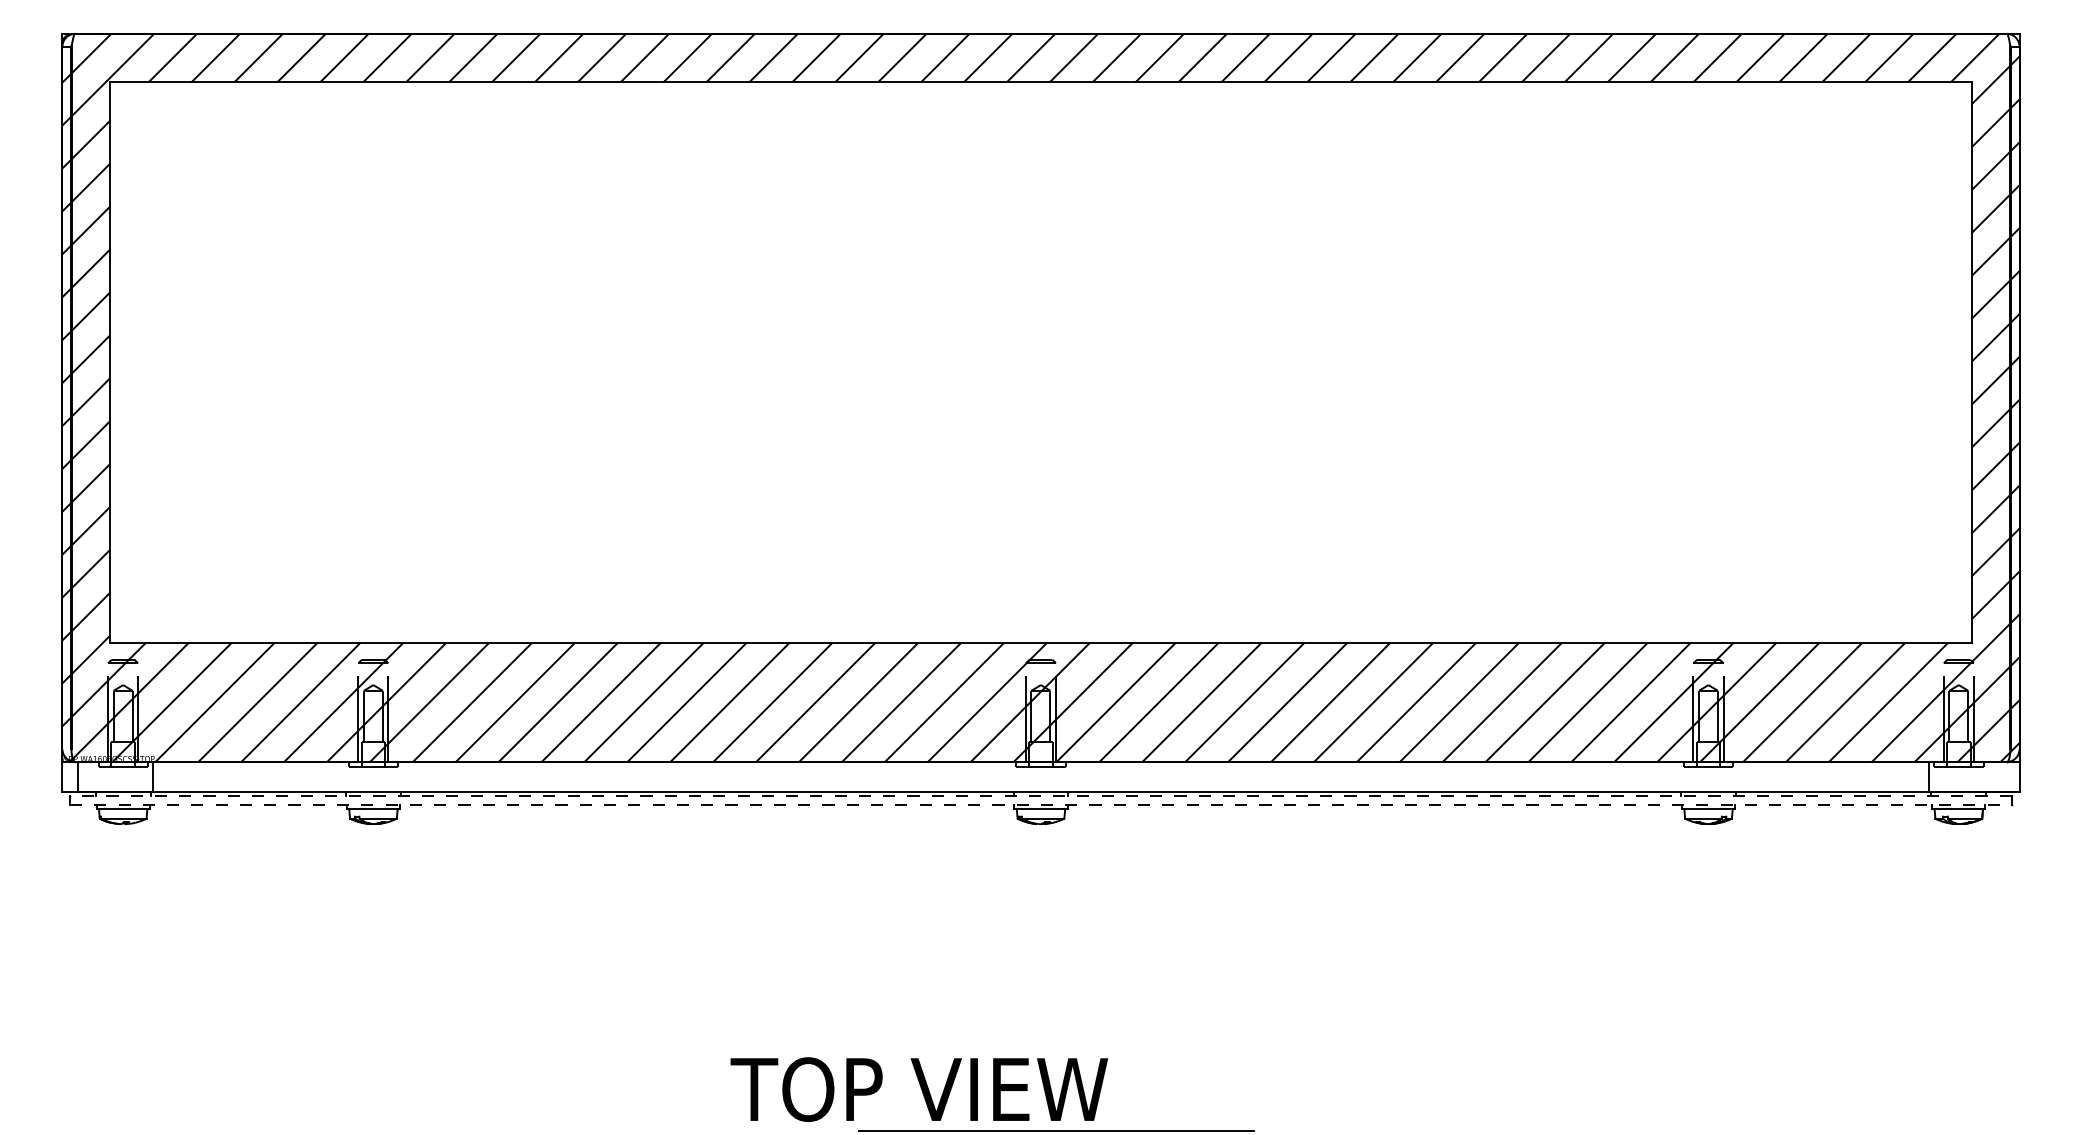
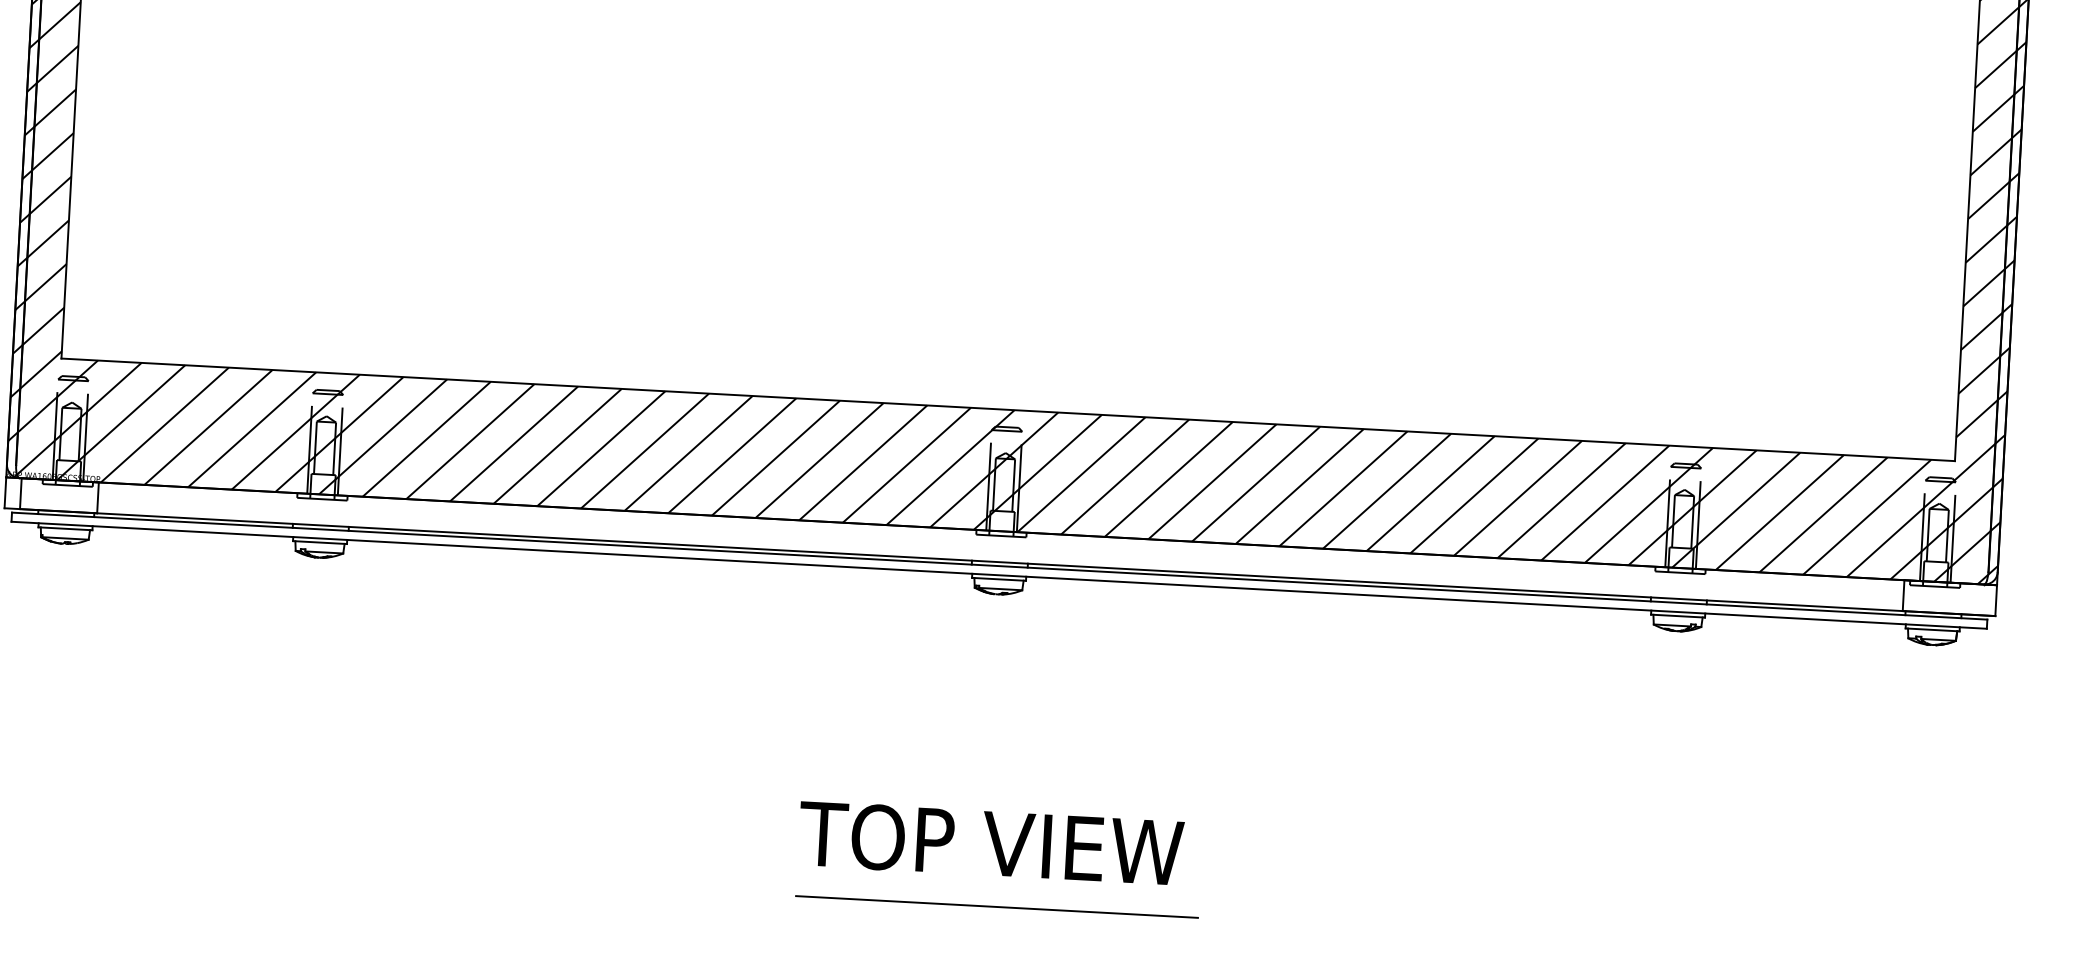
line: (1040, 796) -> (999, 566), dashed -> solid
line: (1040, 805) -> (998, 575), dashed -> solid
text: (919, 1089) -> (991, 843), moved

